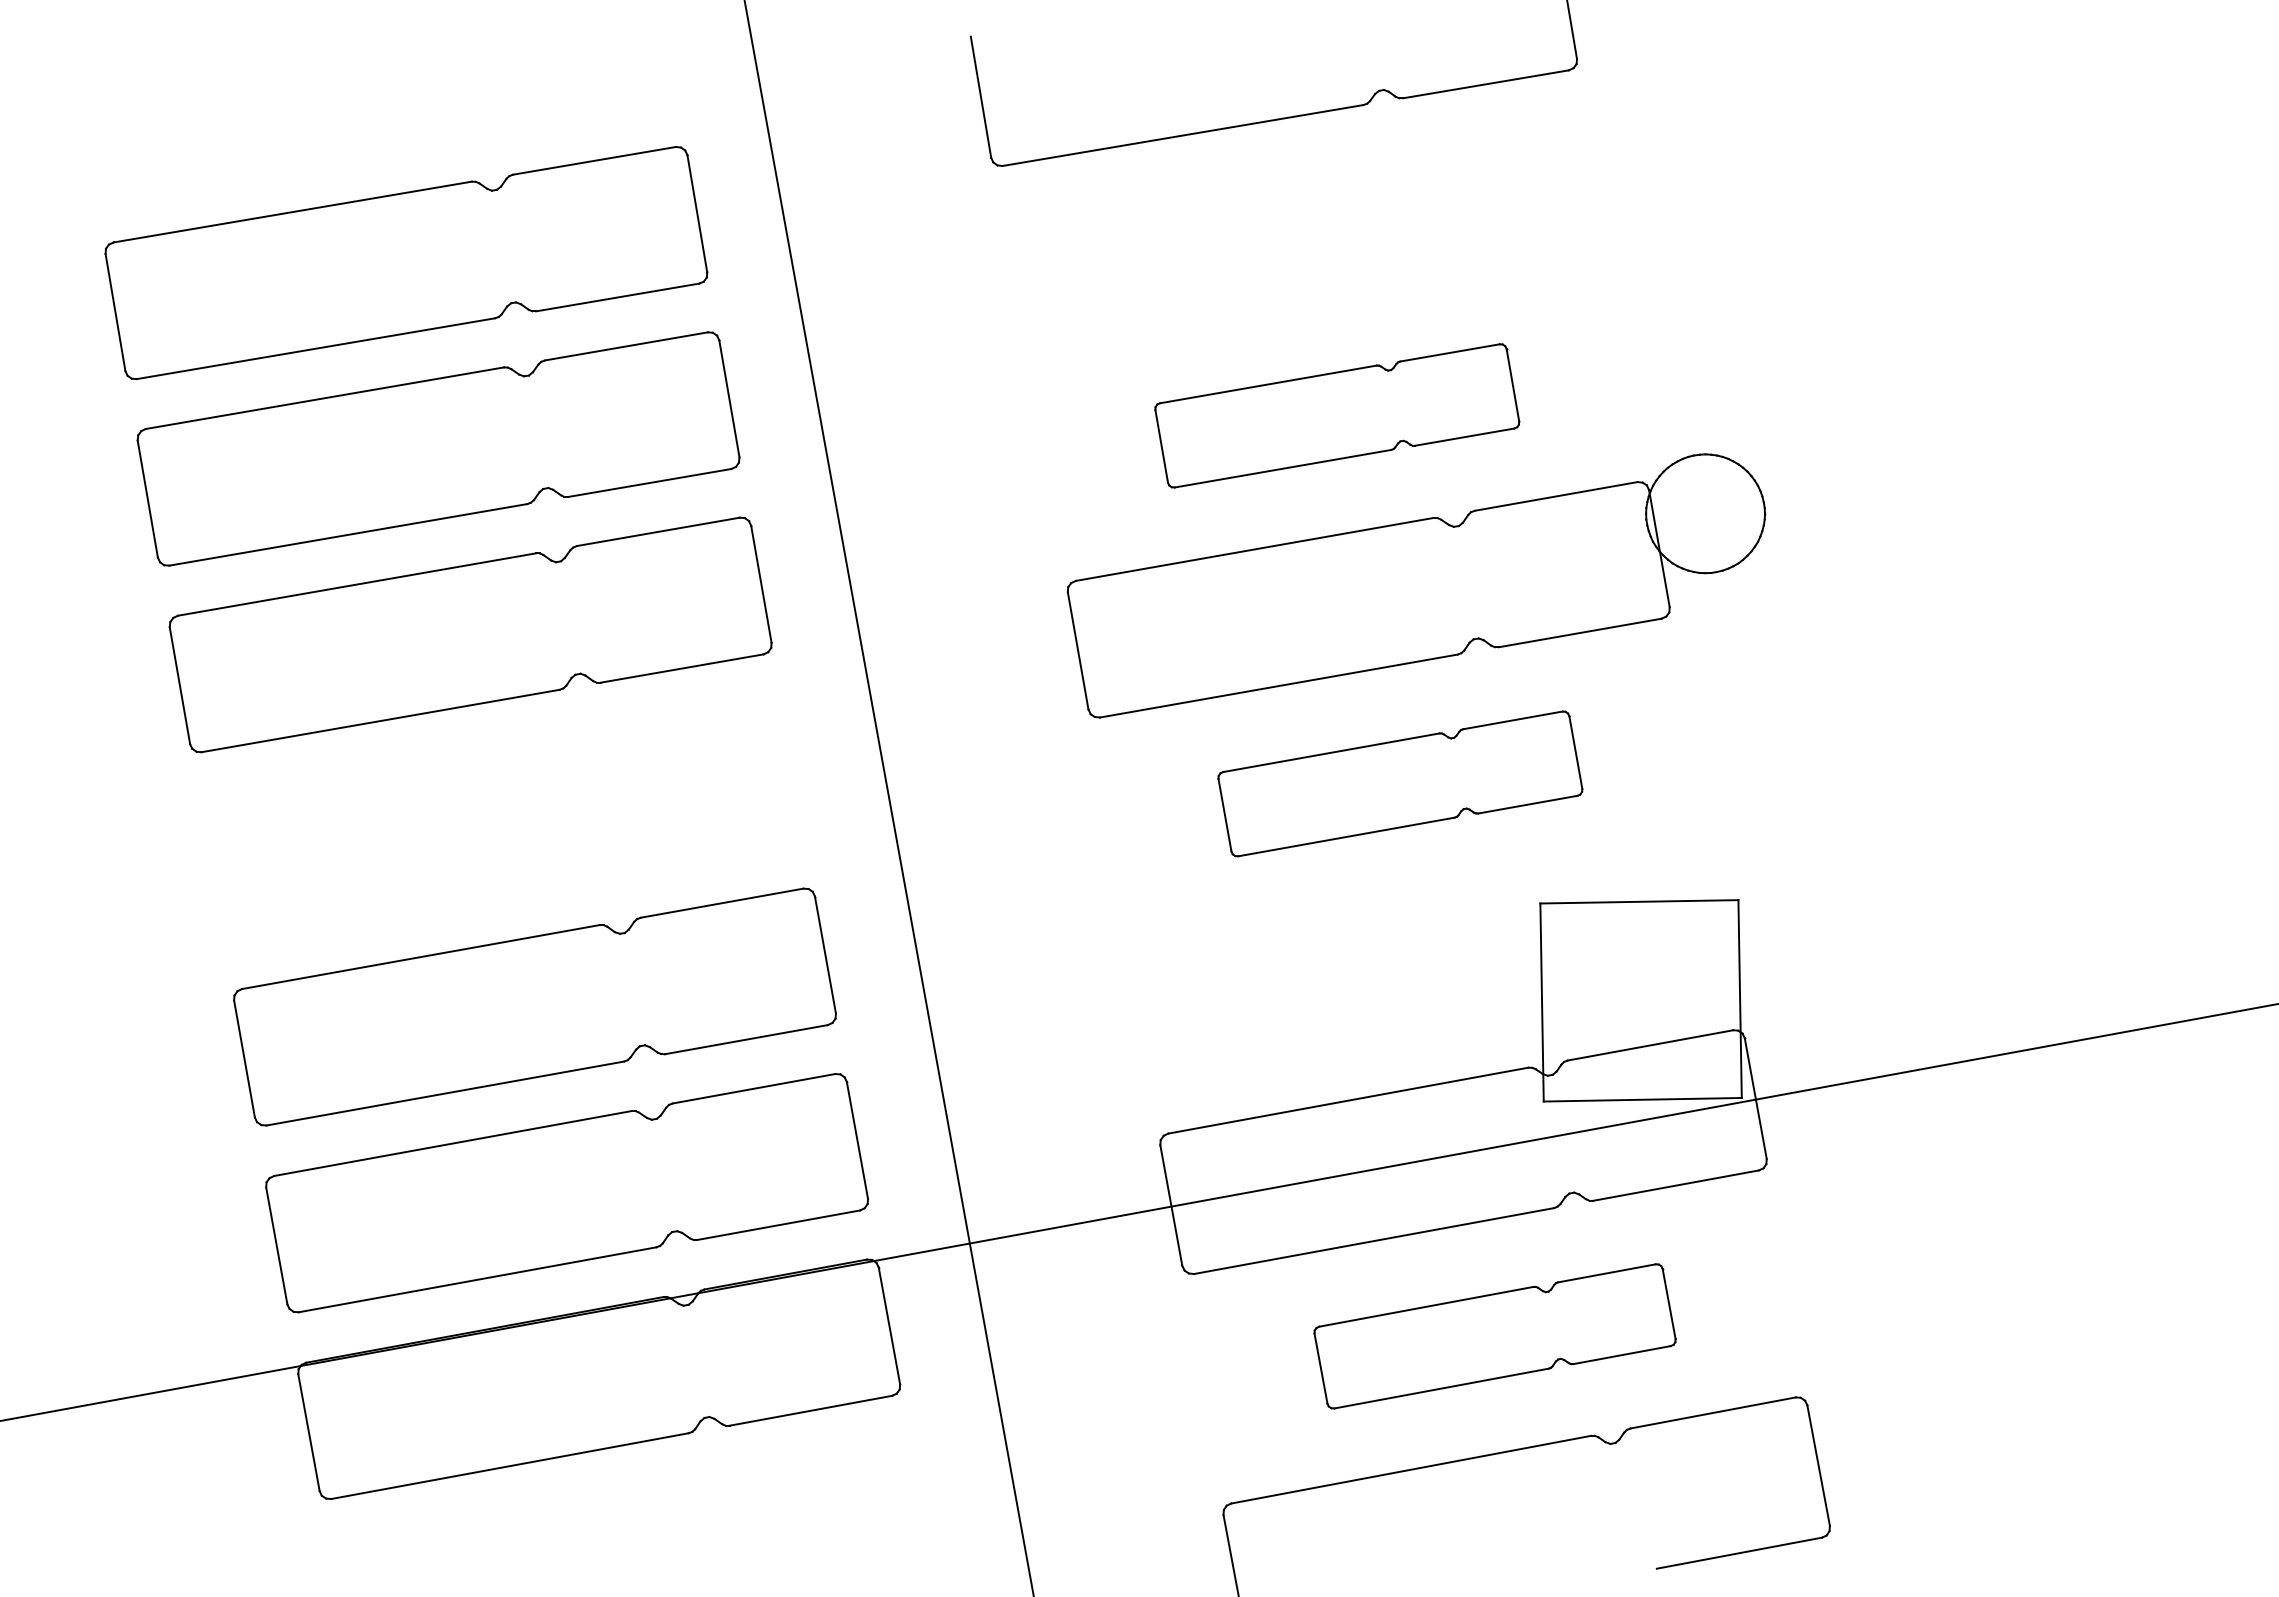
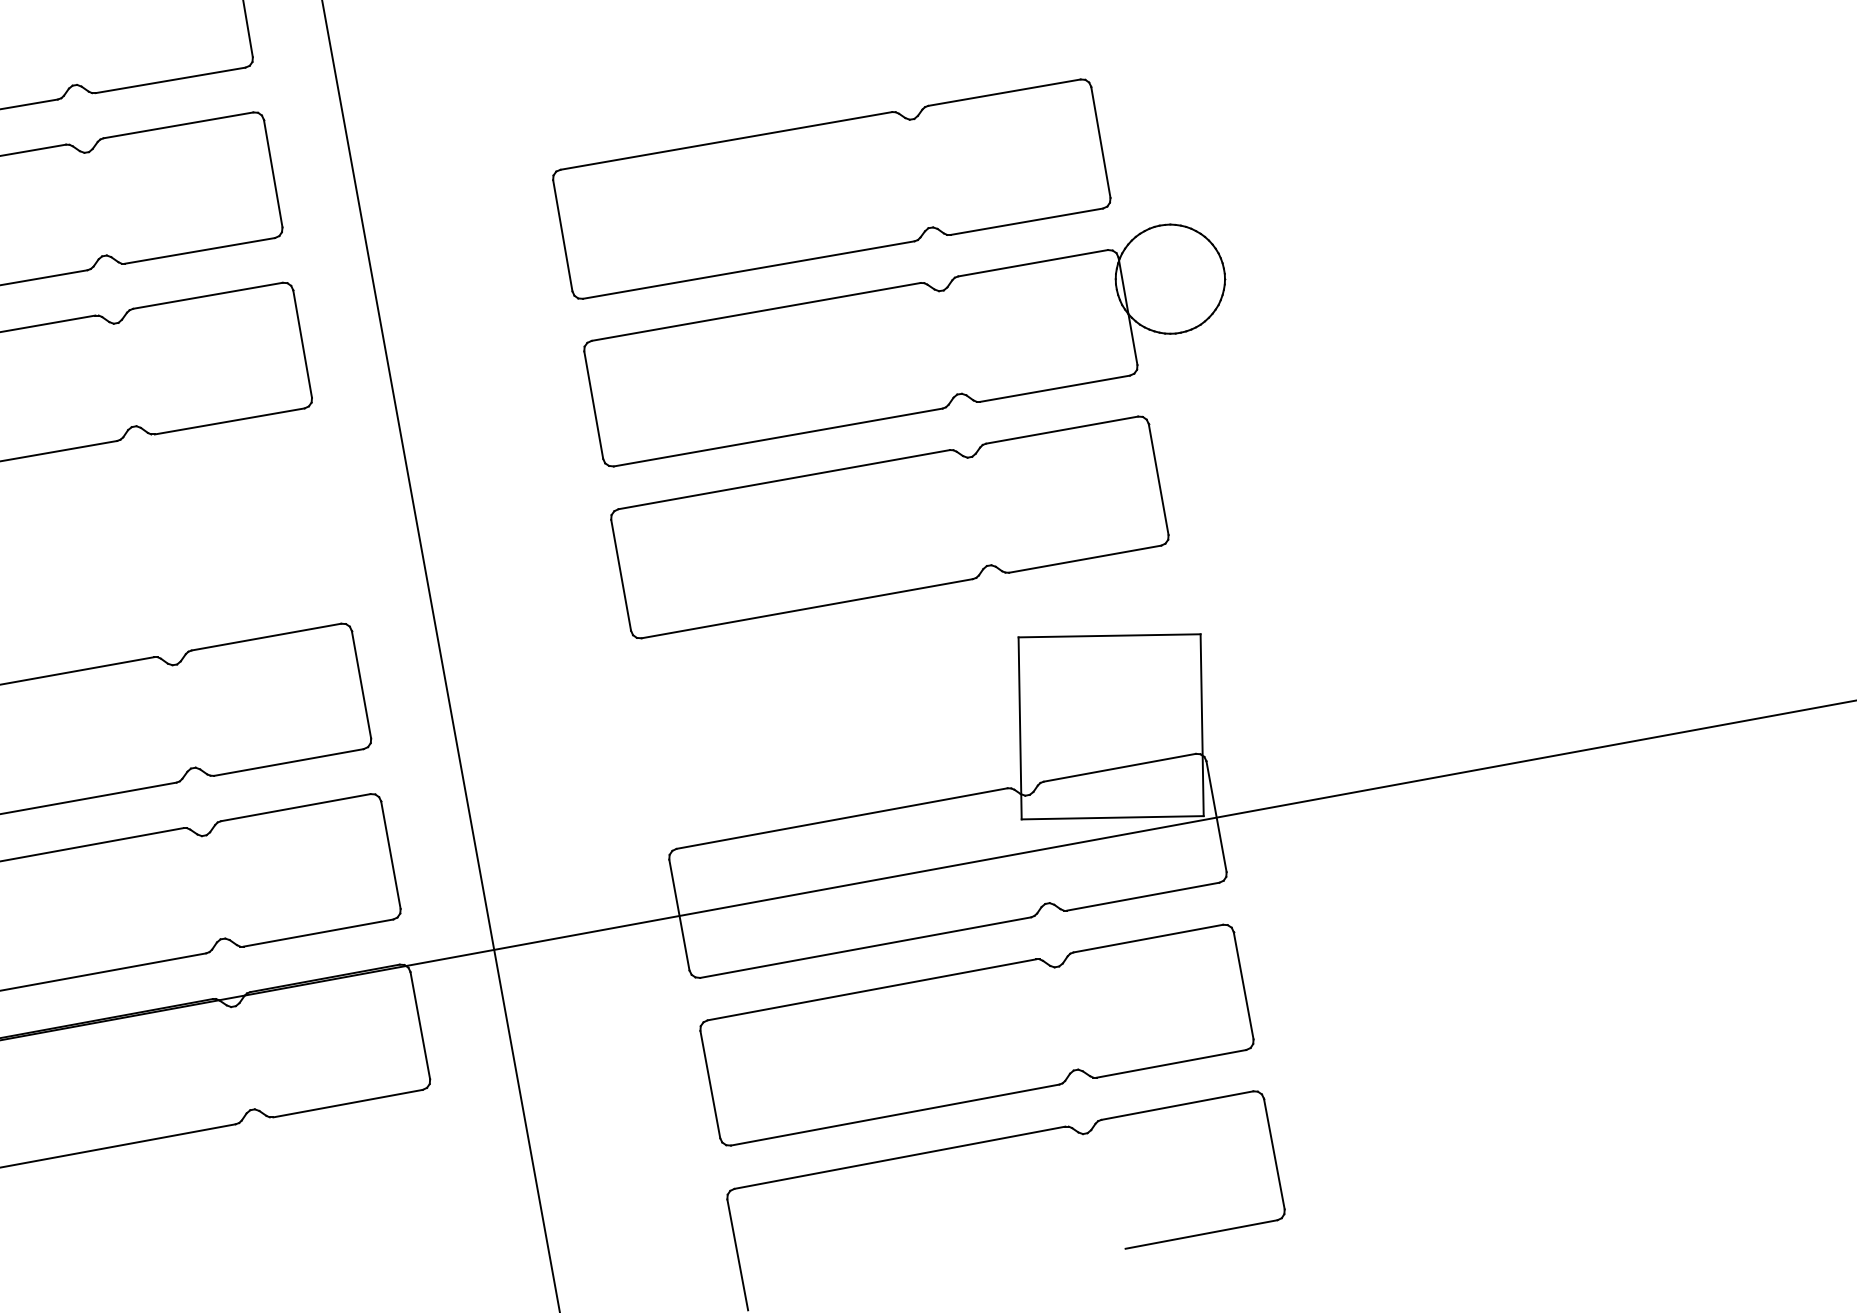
part: (1337, 415) -> (832, 188), size x1.67
part: (1400, 783) -> (890, 527), size x1.67
part: (1494, 1336) -> (976, 1035), size x1.67

